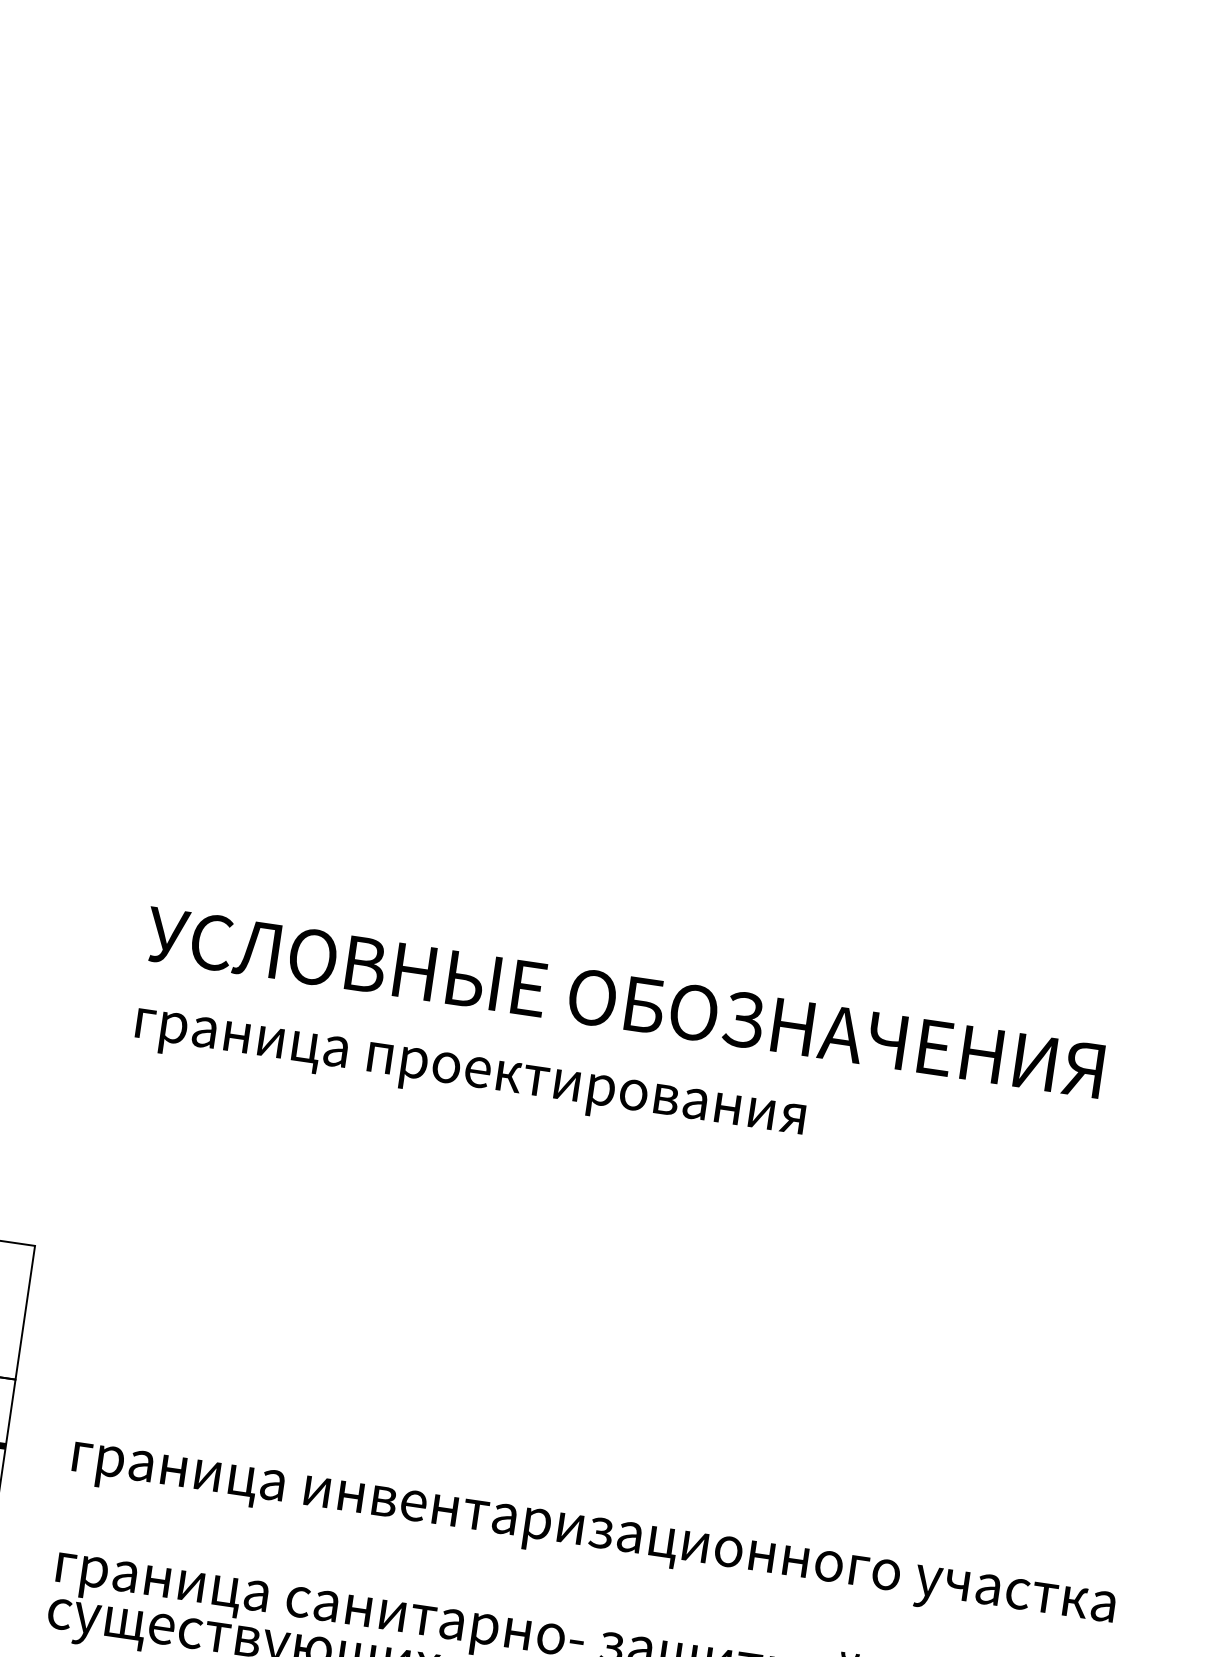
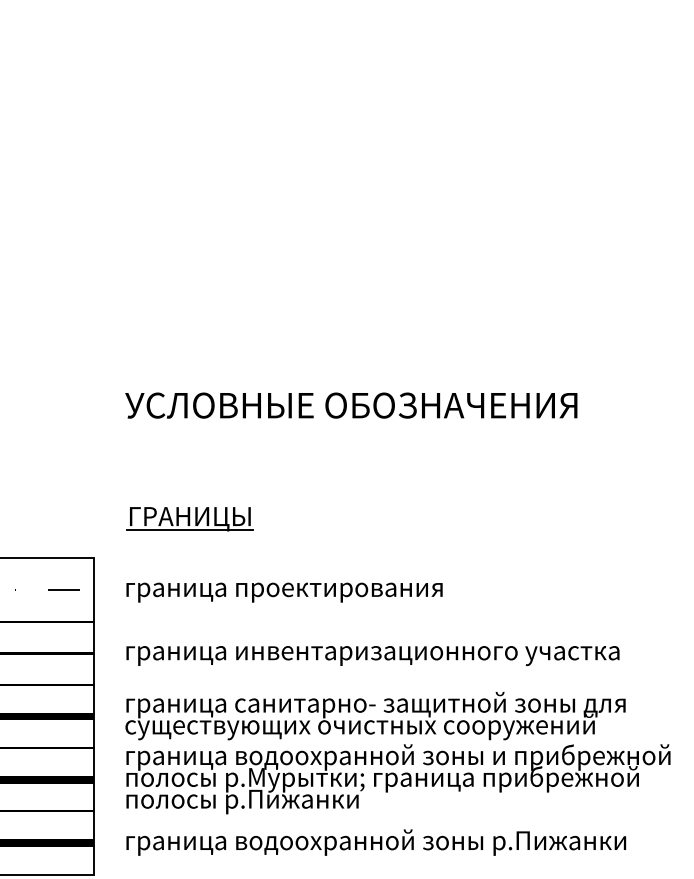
text: (469, 1076) -> (284, 592), moved
part: (247, 1193) -> (189, 519), added

